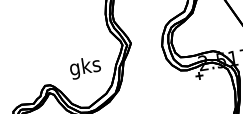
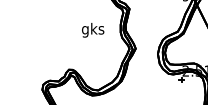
text: (85, 68) -> (93, 30), moved

